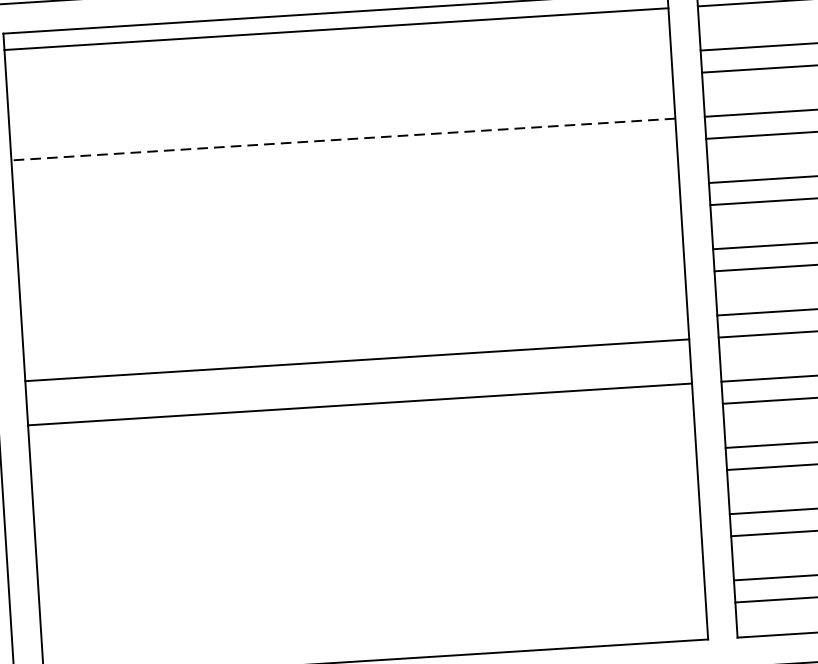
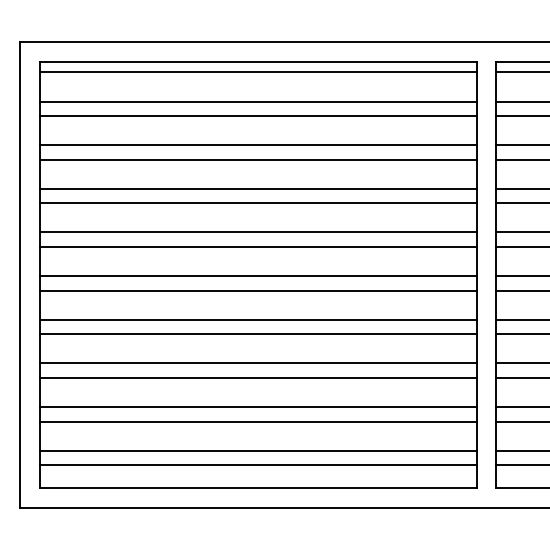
line: (339, 73) -> (258, 101), added
line: (340, 95) -> (258, 116), added
line: (343, 140) -> (258, 145), dashed -> solid
line: (345, 161) -> (258, 159), added
line: (347, 205) -> (258, 188), added
line: (349, 228) -> (258, 203), added
line: (352, 272) -> (258, 232), added
line: (353, 293) -> (258, 246), added
line: (356, 338) -> (258, 276), added
line: (361, 426) -> (258, 334), added
line: (364, 470) -> (258, 363), added
line: (365, 492) -> (258, 377), added
line: (368, 537) -> (258, 407), added
line: (370, 558) -> (258, 421), added
line: (372, 602) -> (258, 450), added
line: (374, 625) -> (258, 465), added

